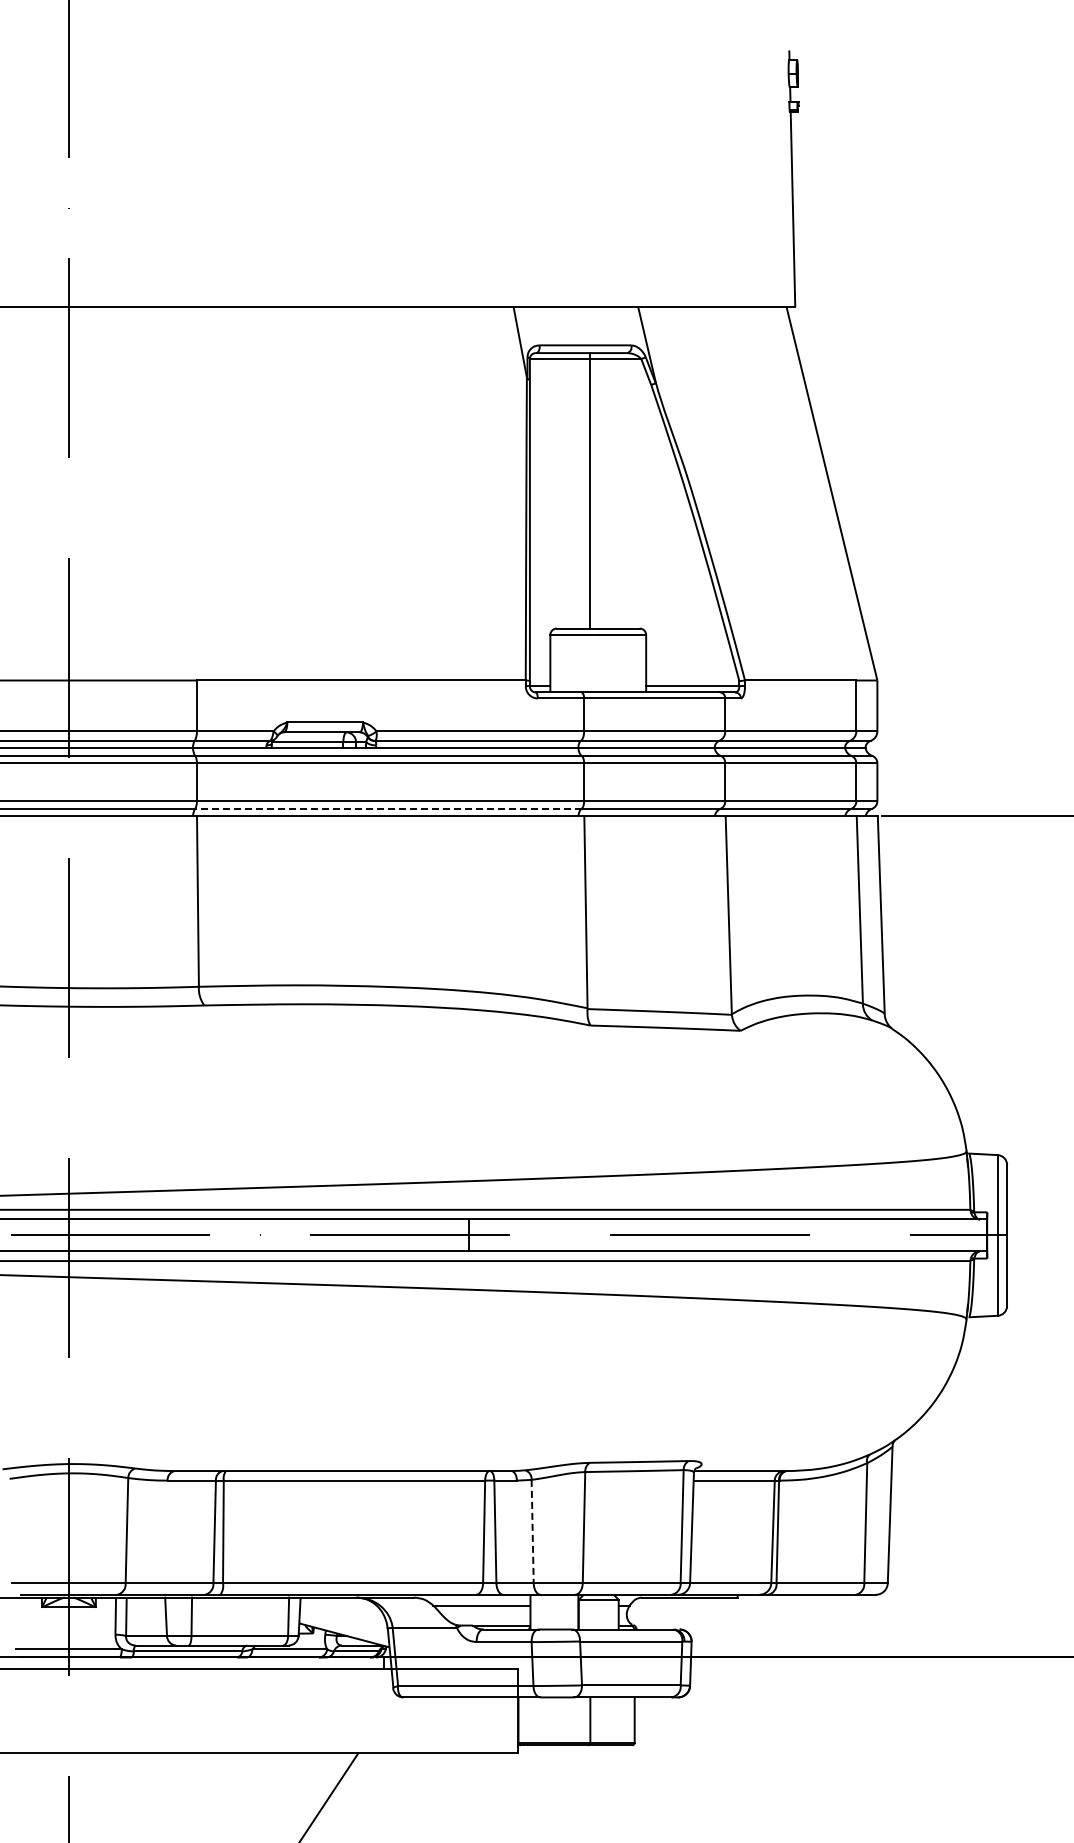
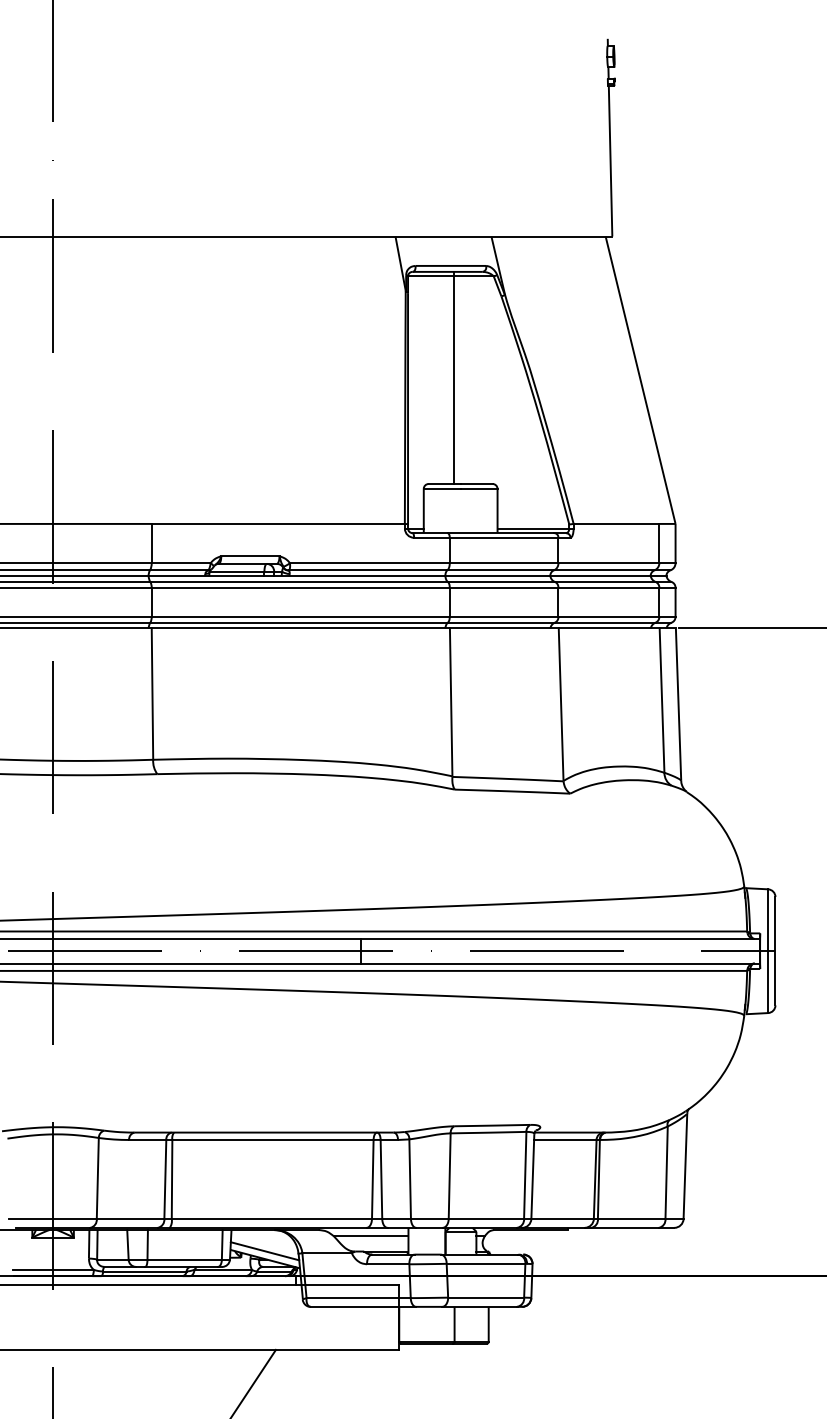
line: (387, 808) -> (298, 622), dashed -> solid
line: (532, 1531) -> (410, 1179), dashed -> solid
line: (343, 1624) -> (264, 1250), added

